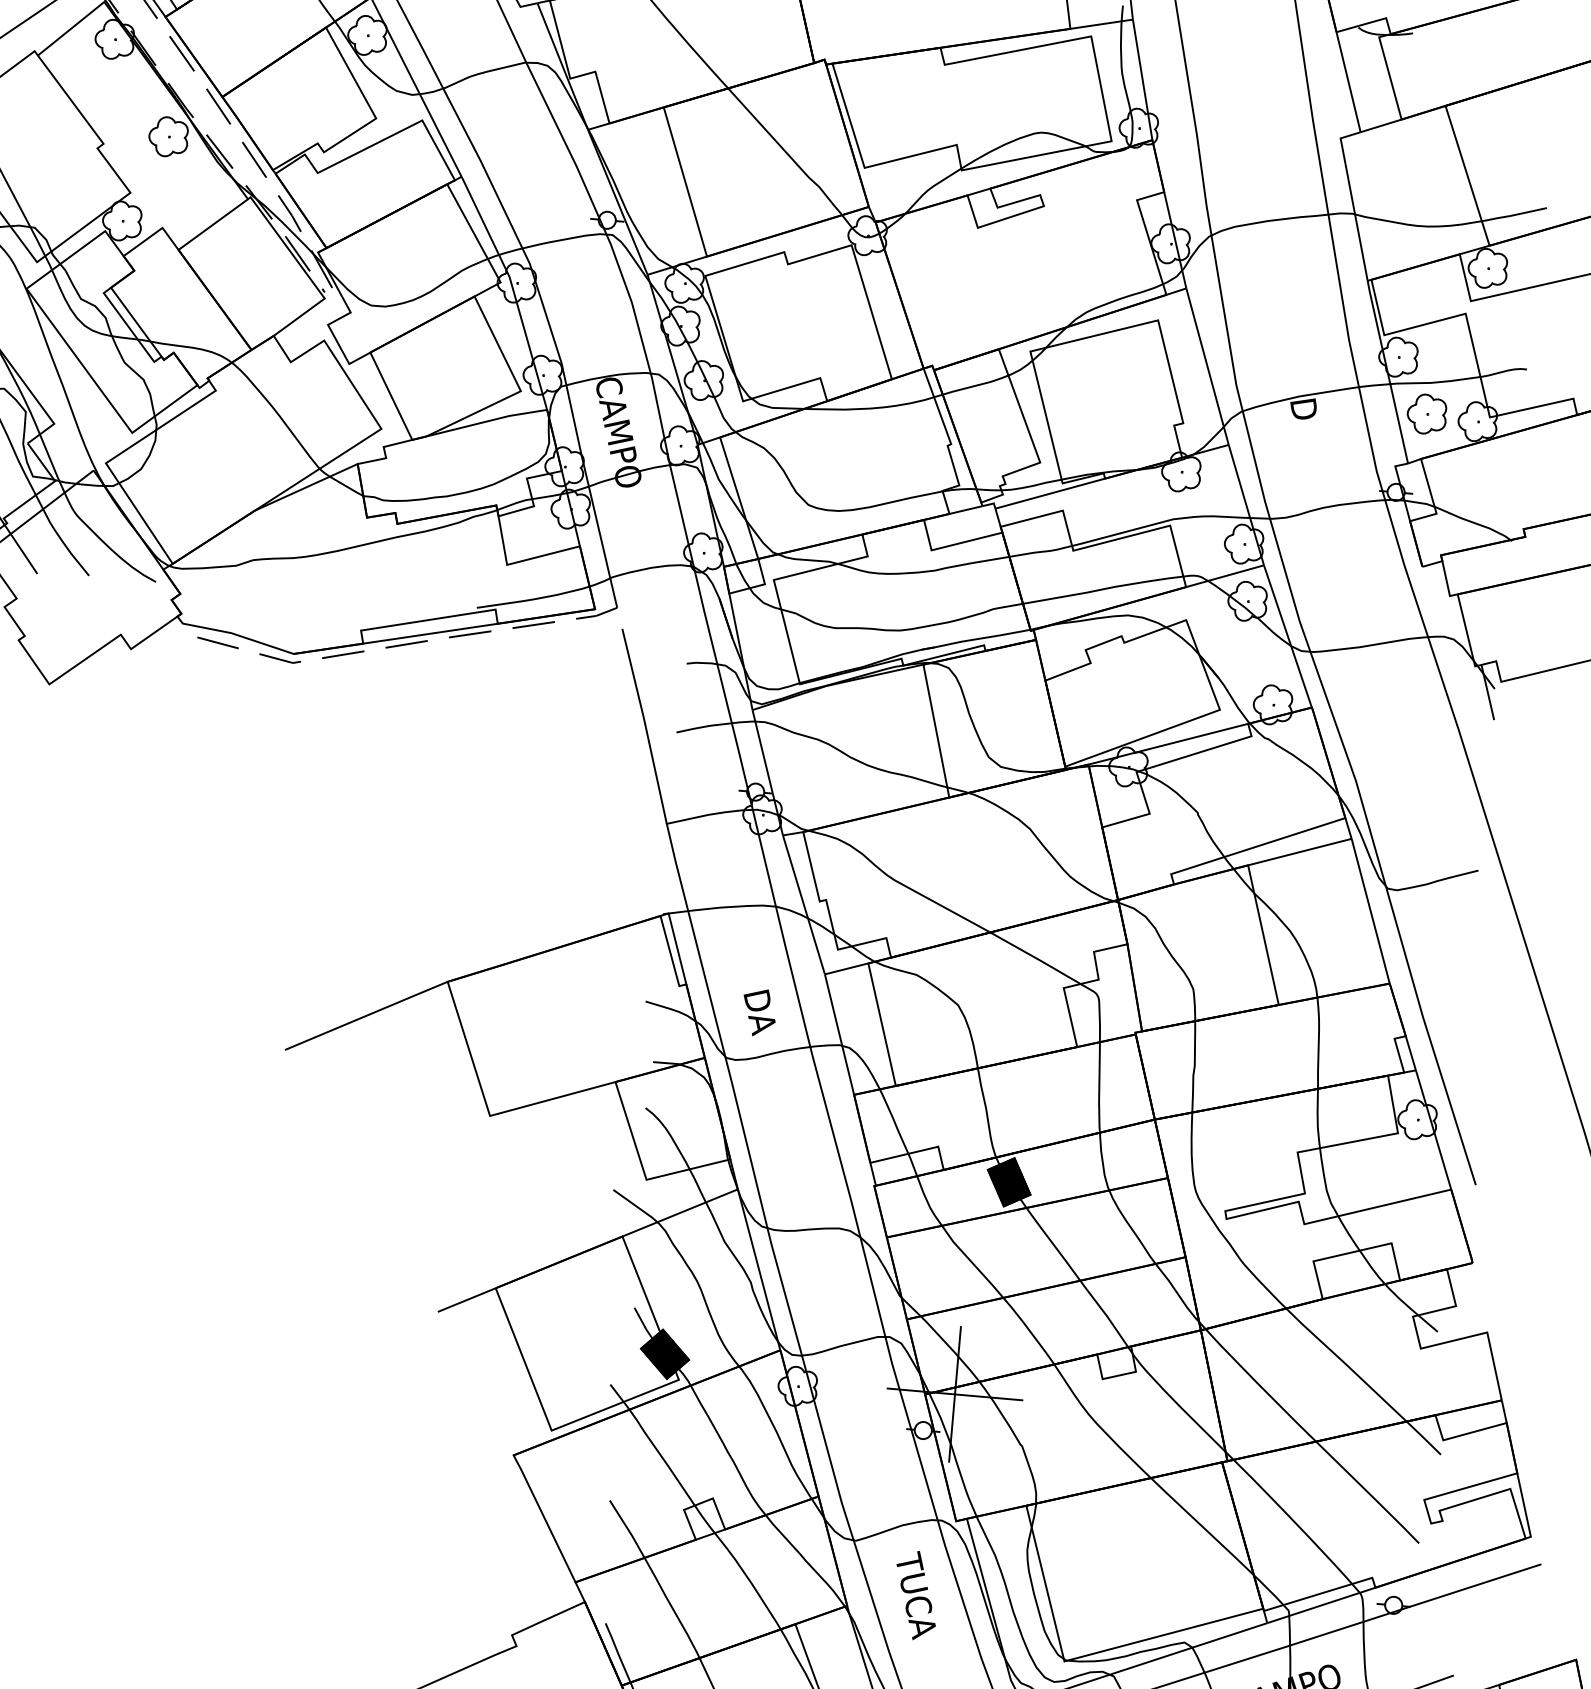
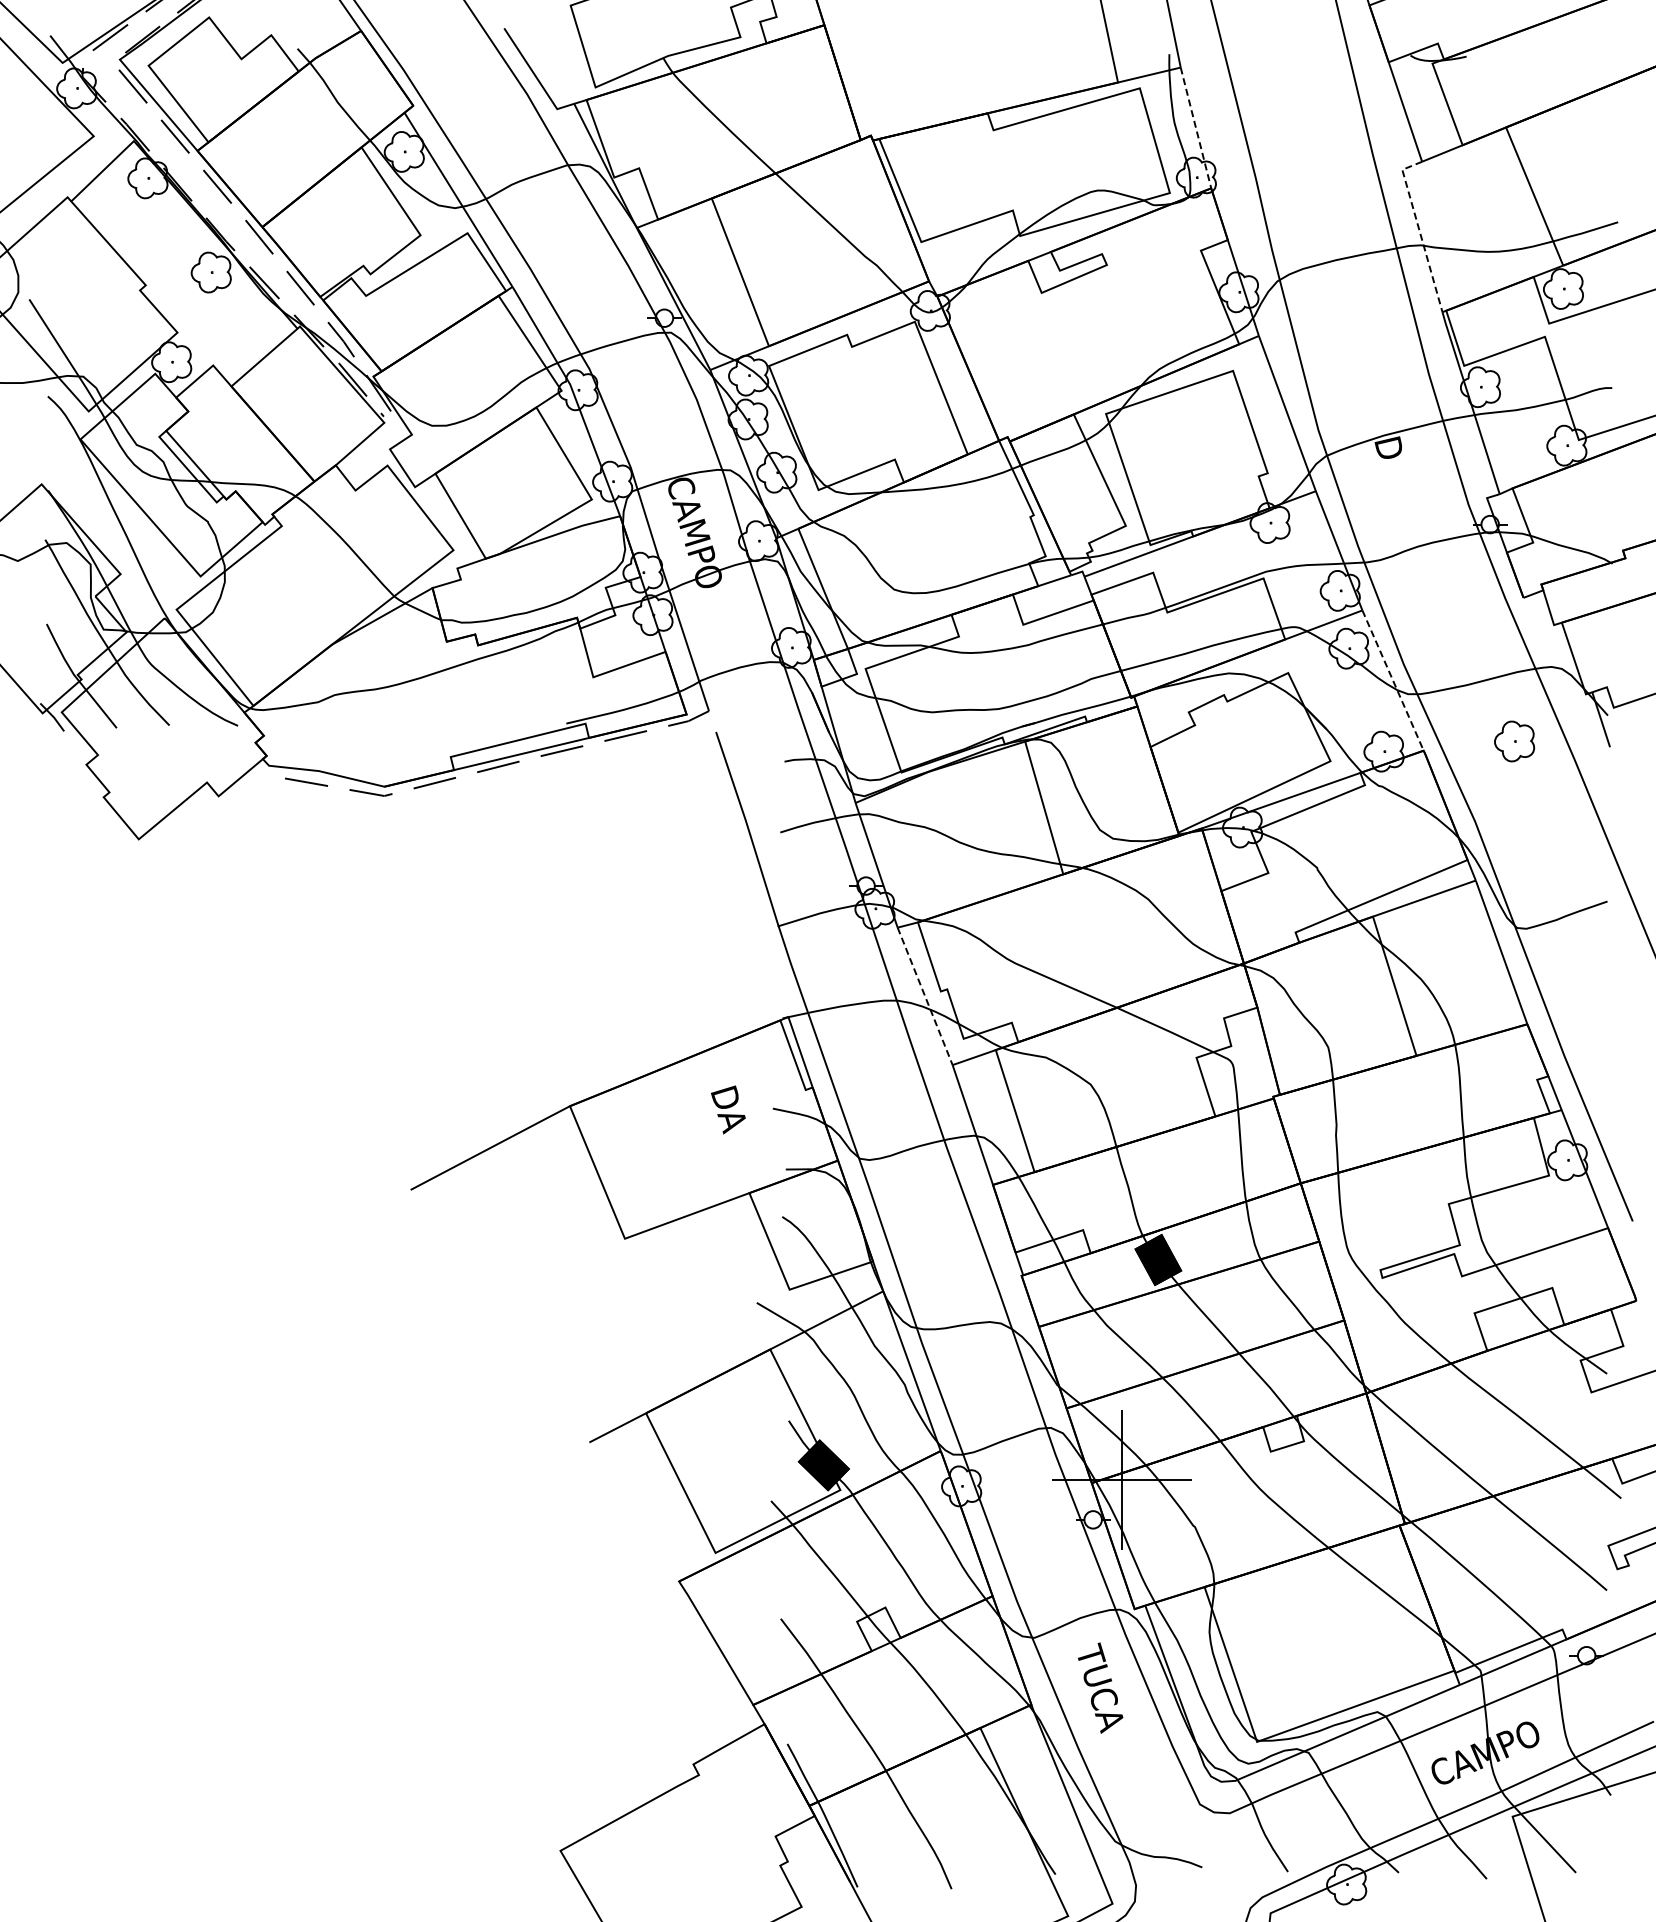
line: (1143, 80) -> (1196, 128), solid -> dashed
line: (1352, 199) -> (1419, 230), solid -> dashed
part: (1426, 414) -> (1514, 741), moved
line: (1288, 636) -> (1393, 680), solid -> dashed
line: (804, 905) -> (925, 996), solid -> dashed
text: (759, 1012) -> (728, 1109), moved

